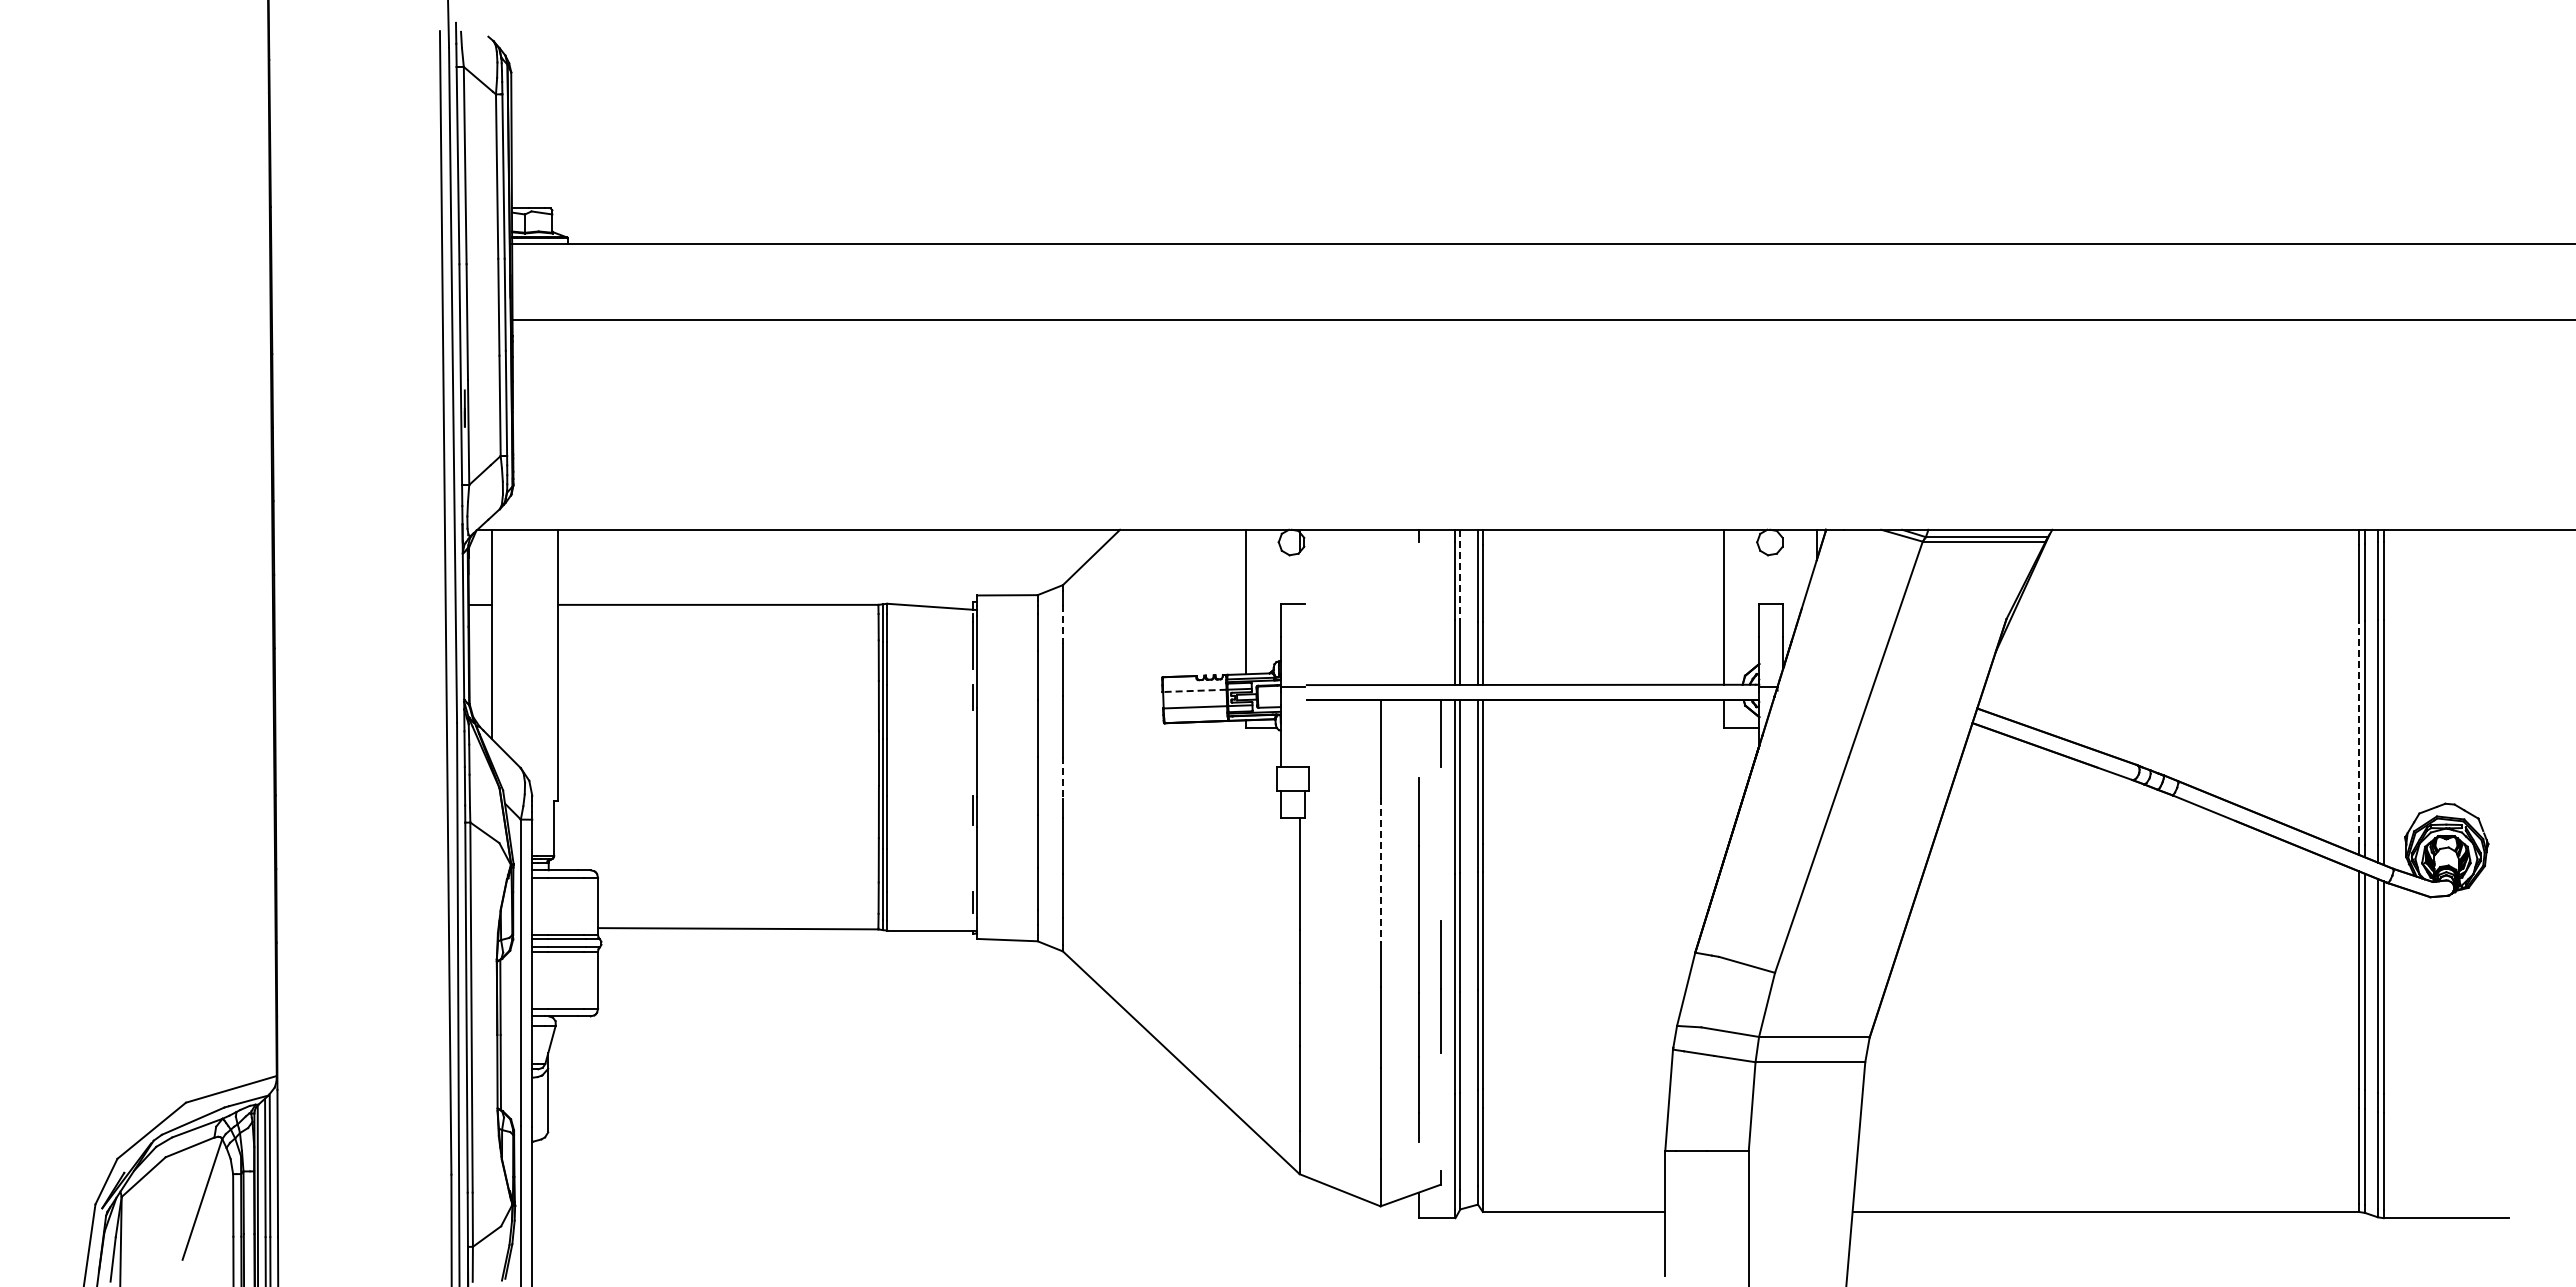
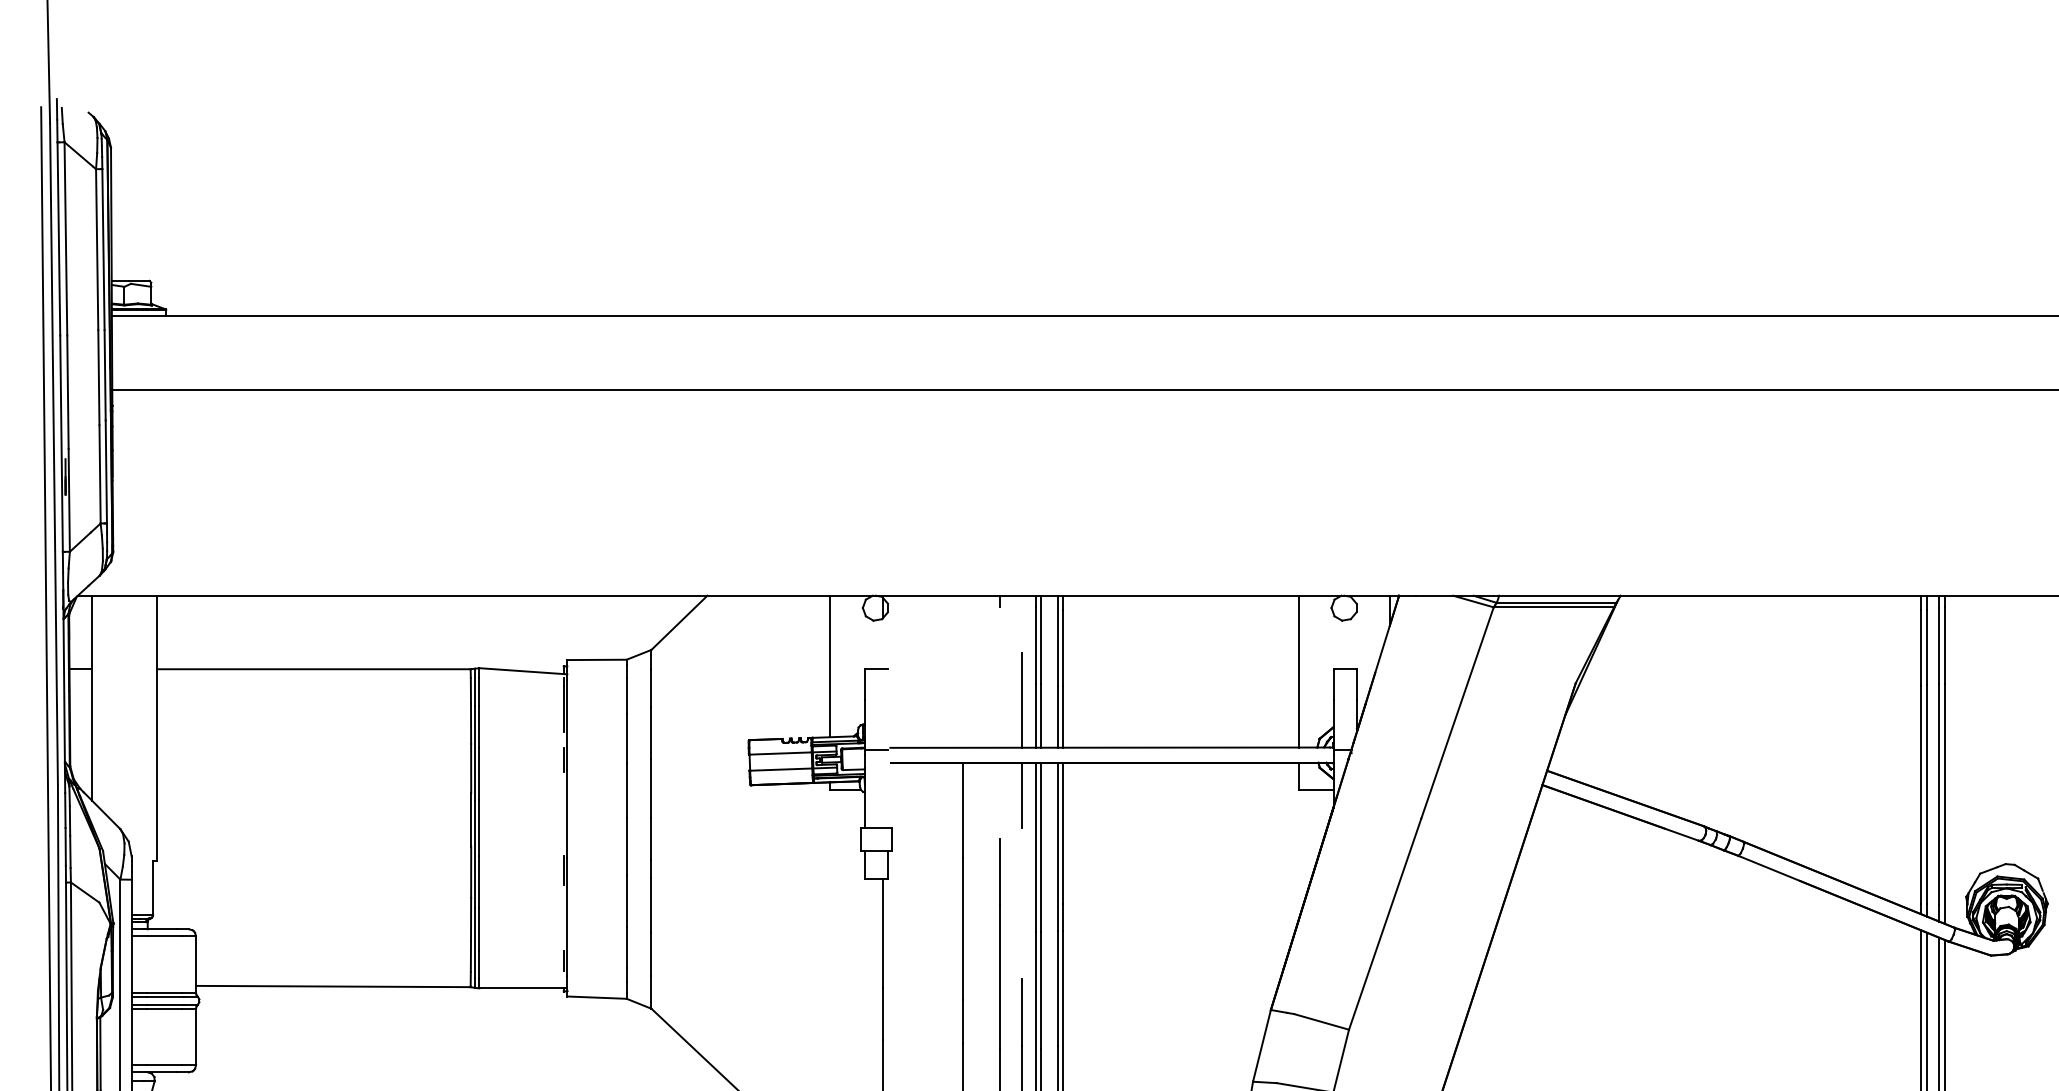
line: (1460, 575) -> (1040, 640), dashed -> solid
line: (1062, 625) -> (651, 689), dashed -> solid
line: (1440, 636) -> (1021, 700), added
line: (1194, 690) -> (780, 753), dashed -> solid
line: (2359, 732) -> (1921, 794), dashed -> solid
line: (1062, 778) -> (651, 839), dashed -> solid
line: (1380, 870) -> (962, 929), dashed -> solid

